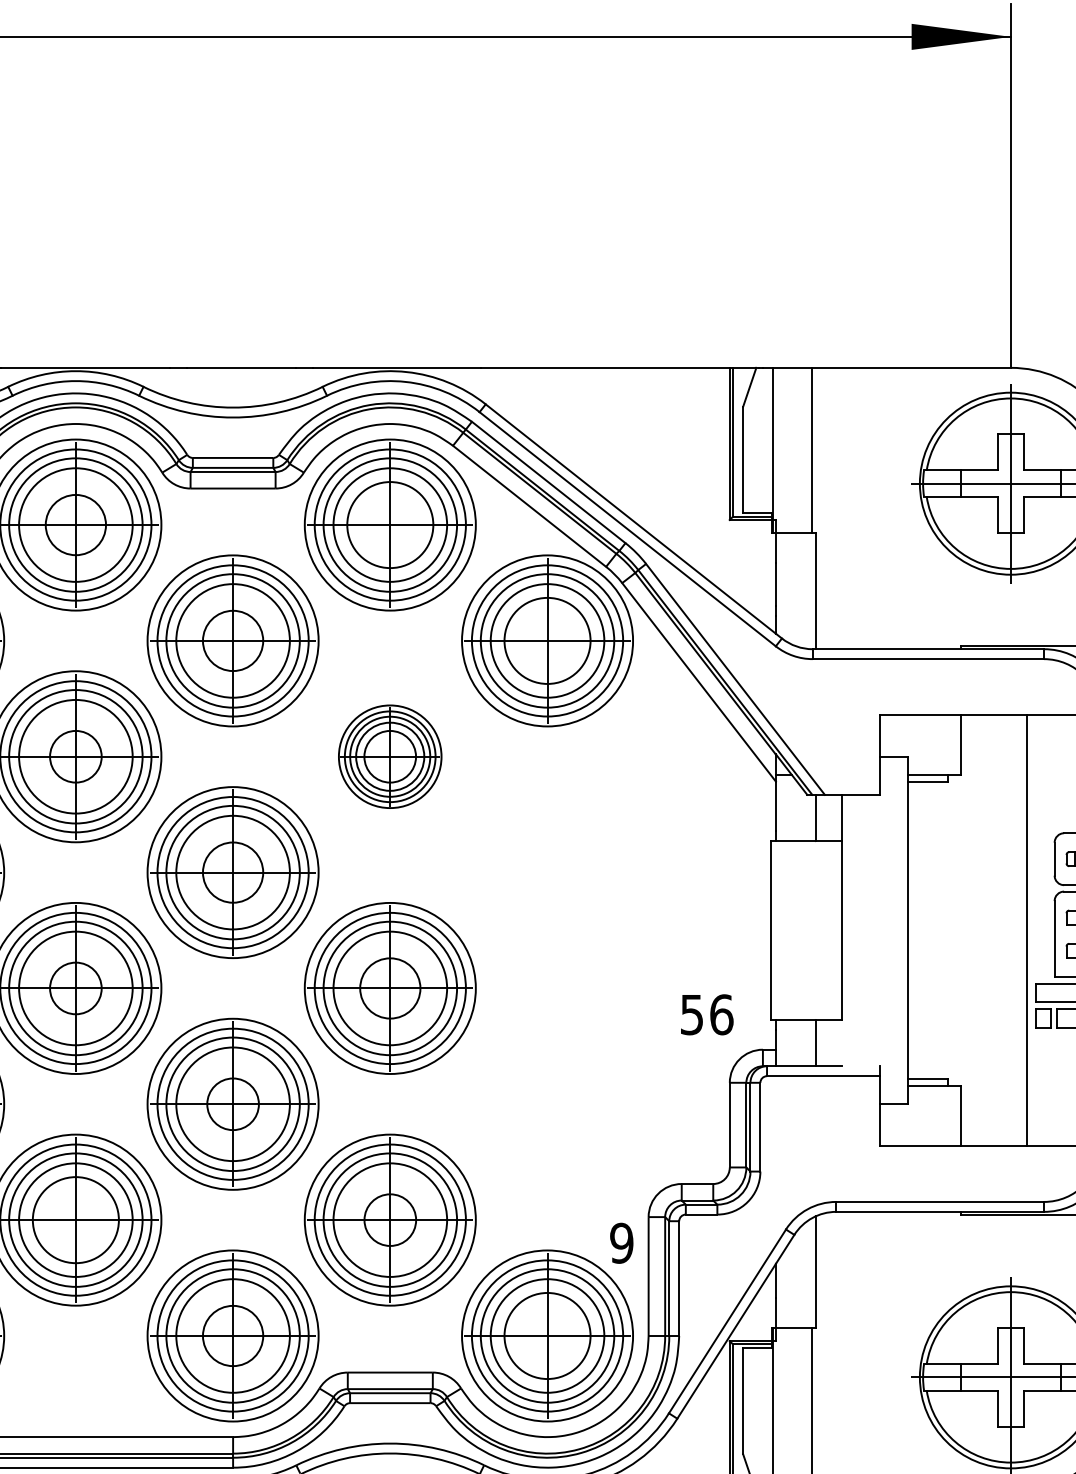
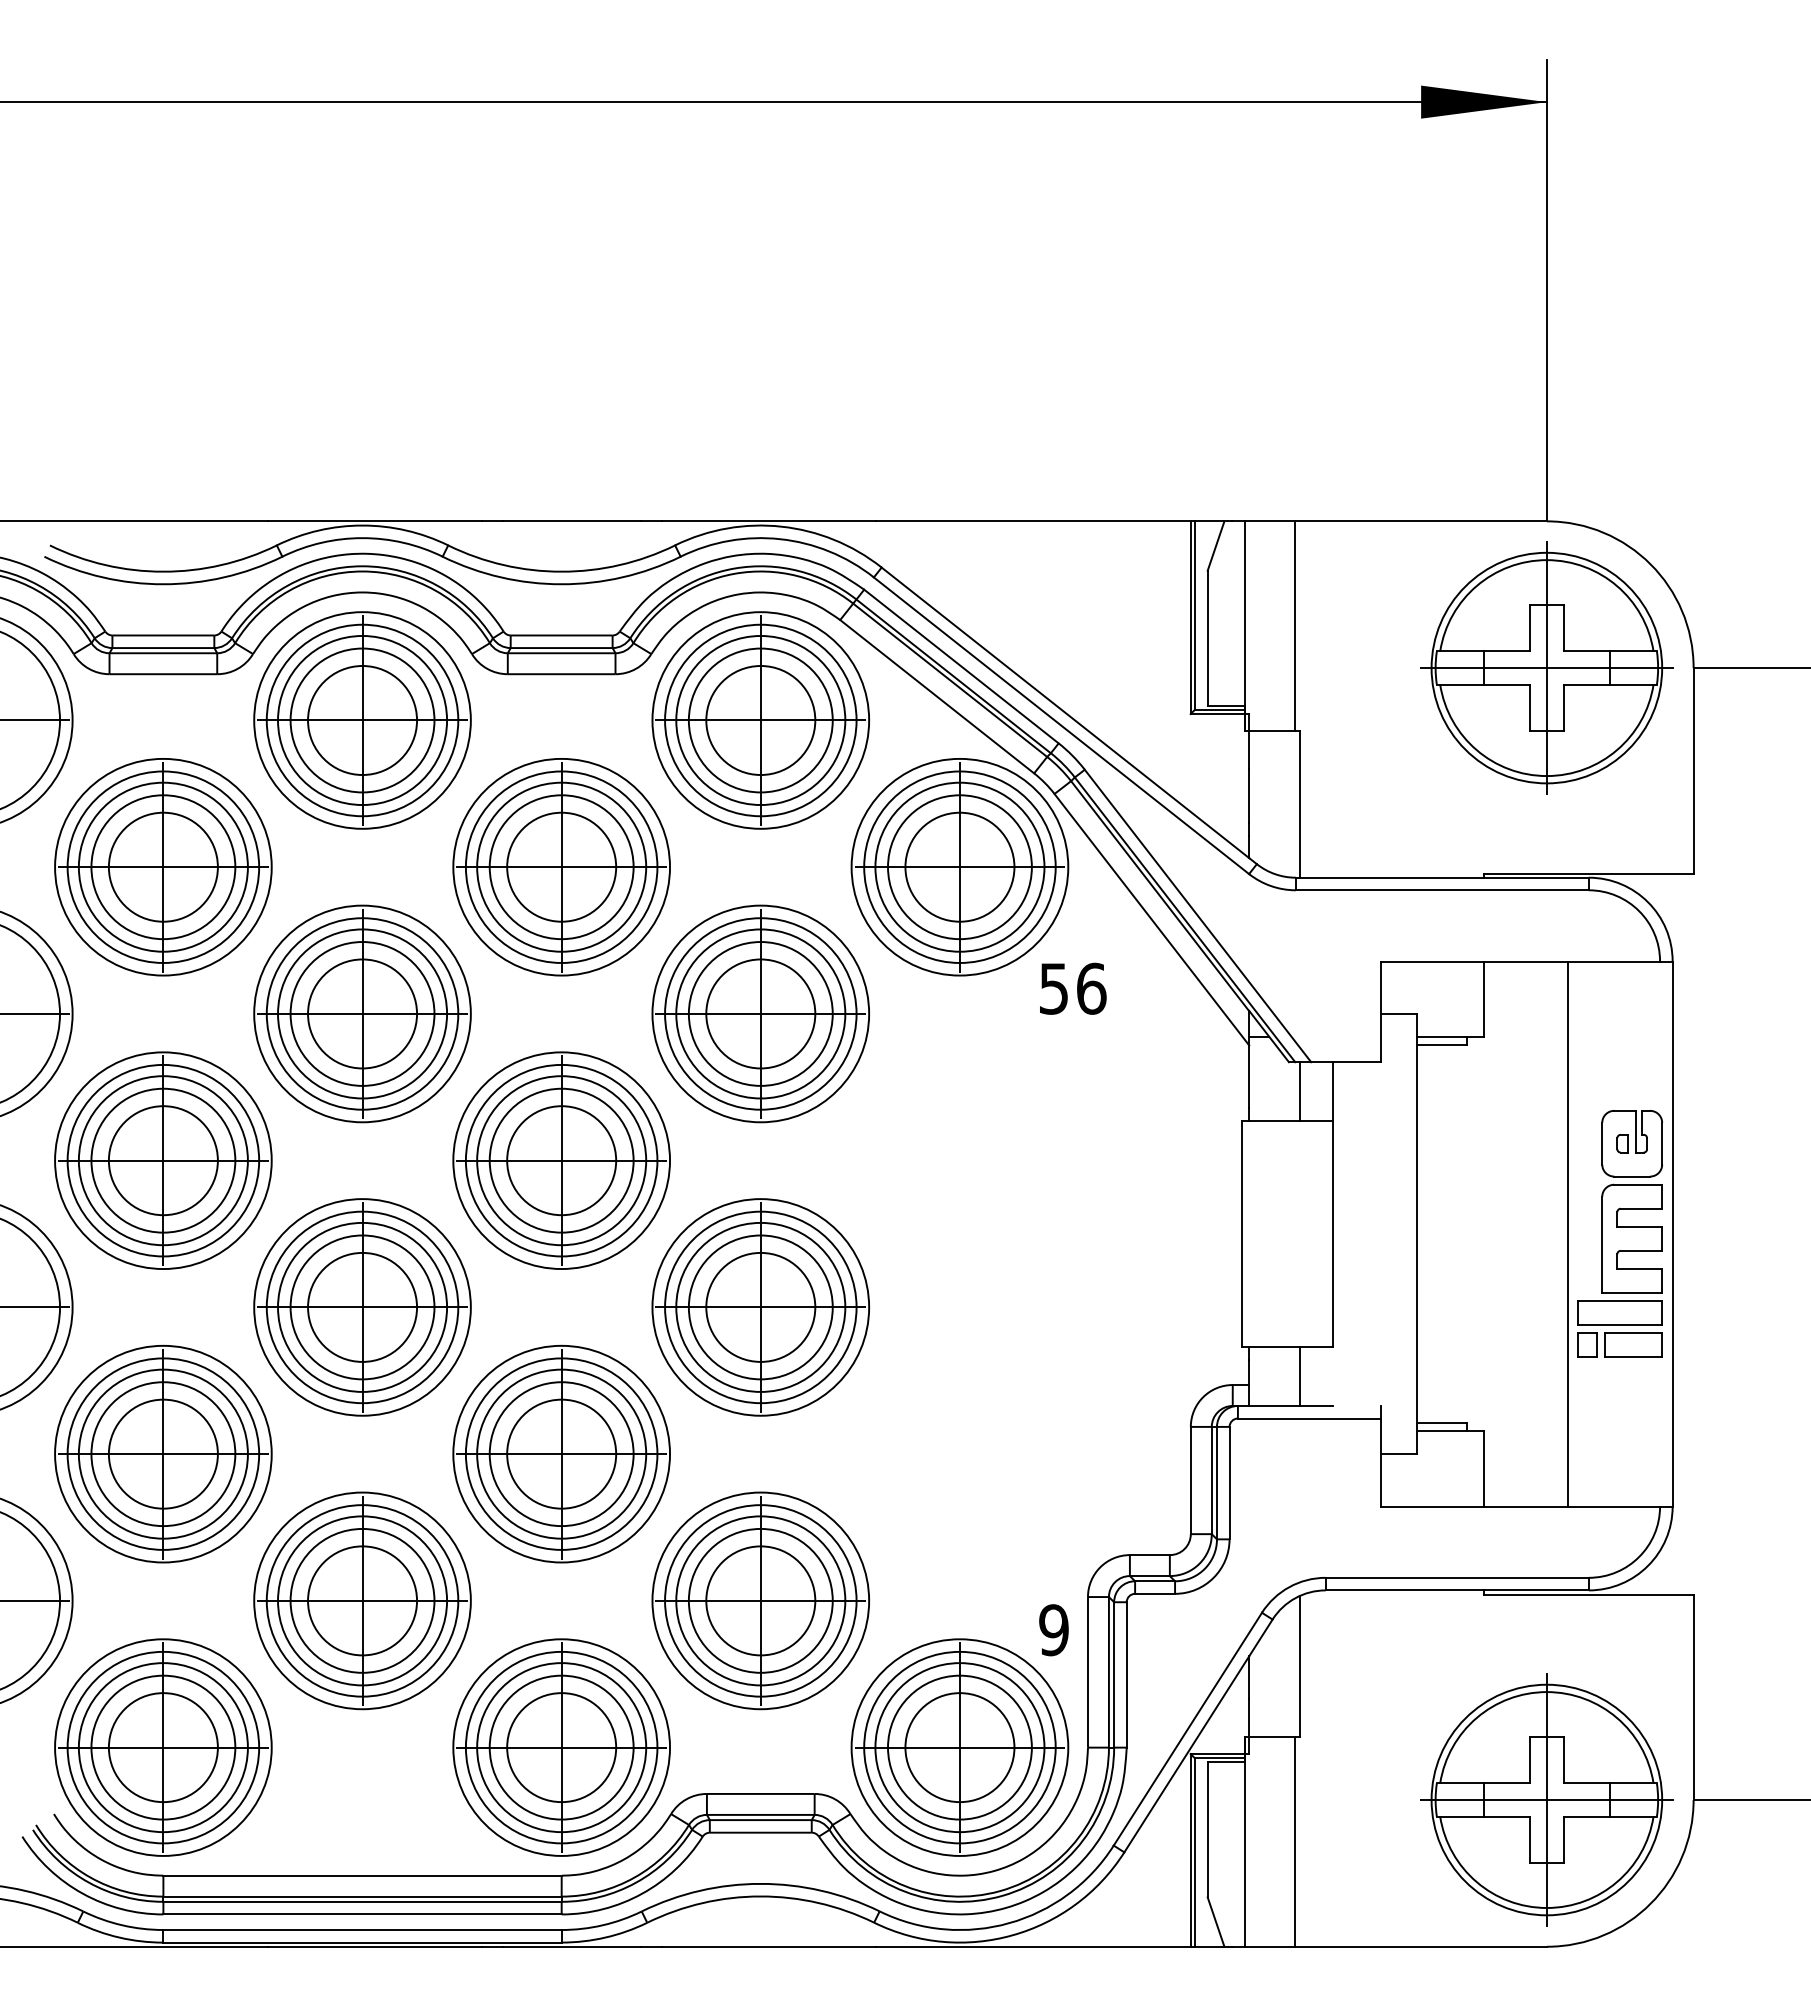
circle: (75, 525) -> (362, 720), size x1.43
circle: (232, 640) -> (561, 866), size x1.43
circle: (75, 756) -> (362, 1013), size x1.67
part: (390, 756) -> (760, 1013), size x1.67
circle: (232, 872) -> (561, 1160), size x1.43
circle: (75, 987) -> (362, 1306), size x1.67
circle: (390, 987) -> (760, 1306), size x1.43
text: (707, 1014) -> (1073, 988), moved
circle: (232, 1103) -> (561, 1453), size x1.67
circle: (390, 1219) -> (760, 1600), size x1.67
circle: (232, 1335) -> (561, 1747), size x1.43

